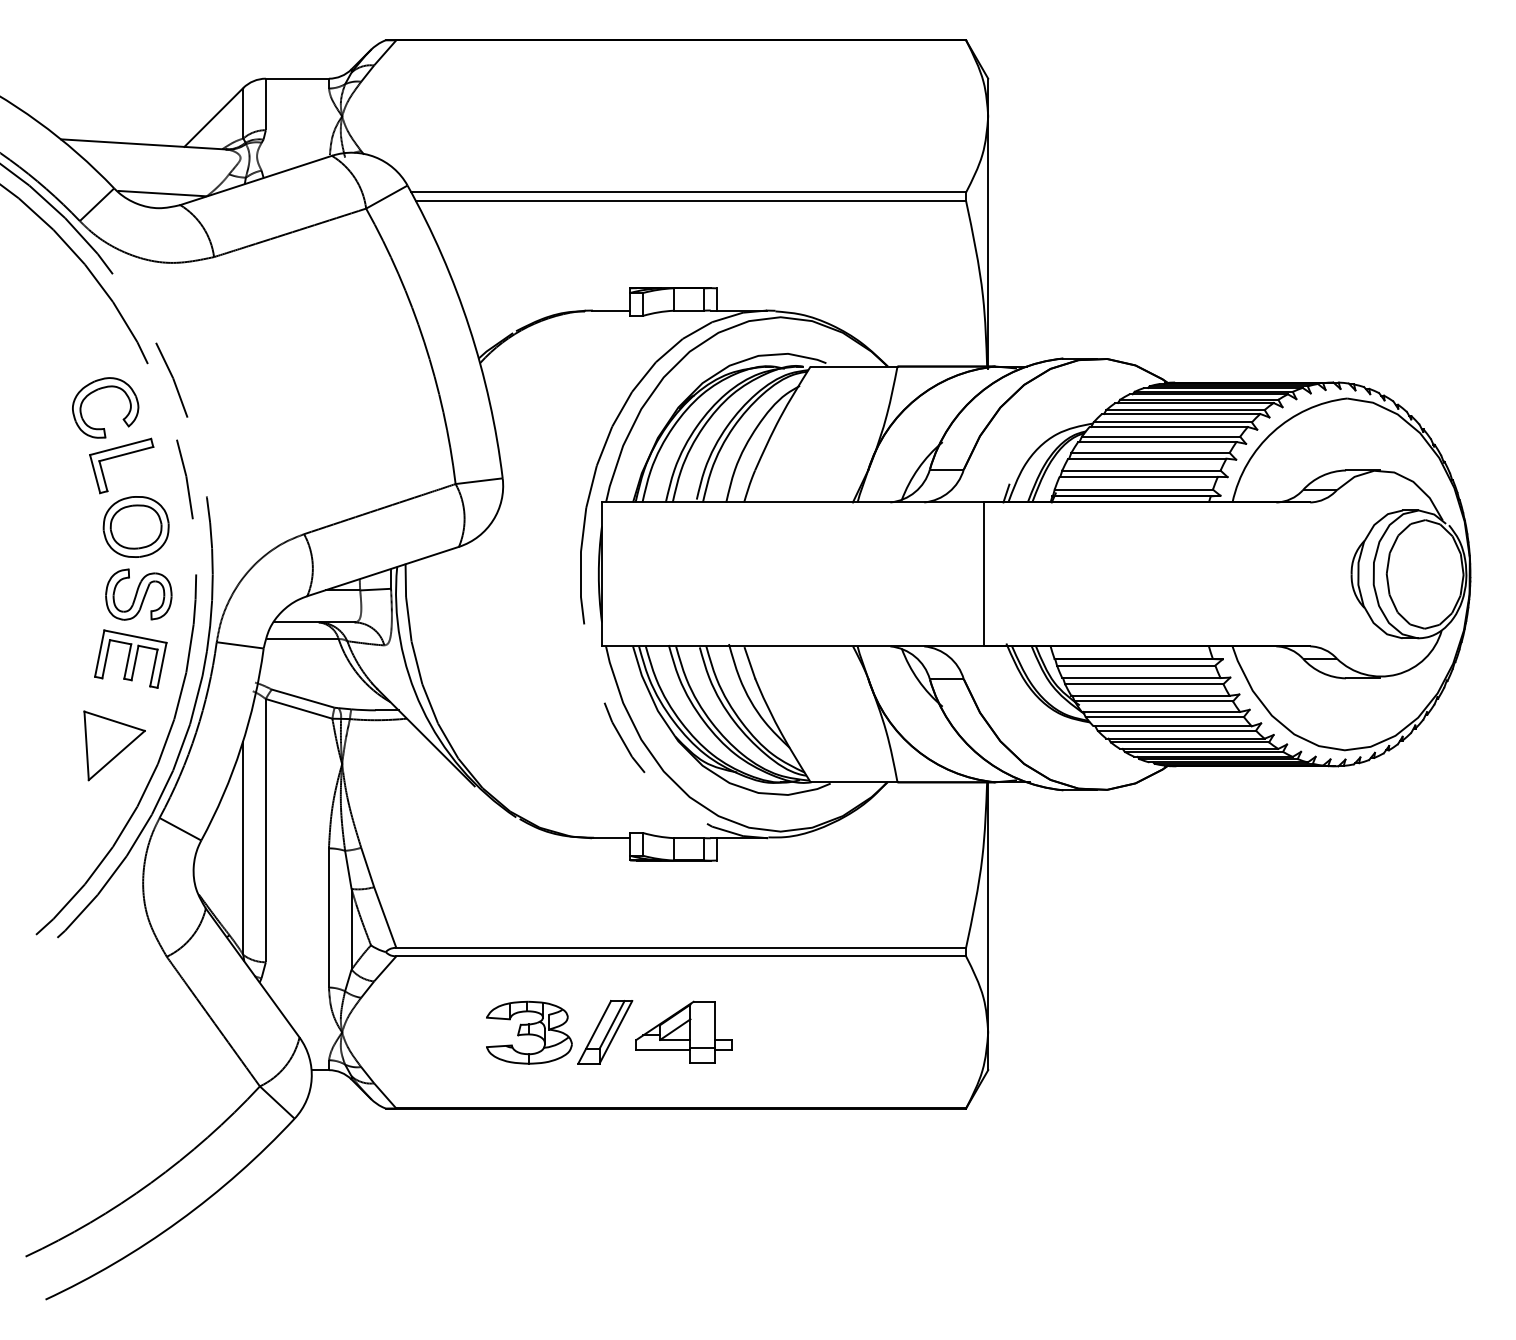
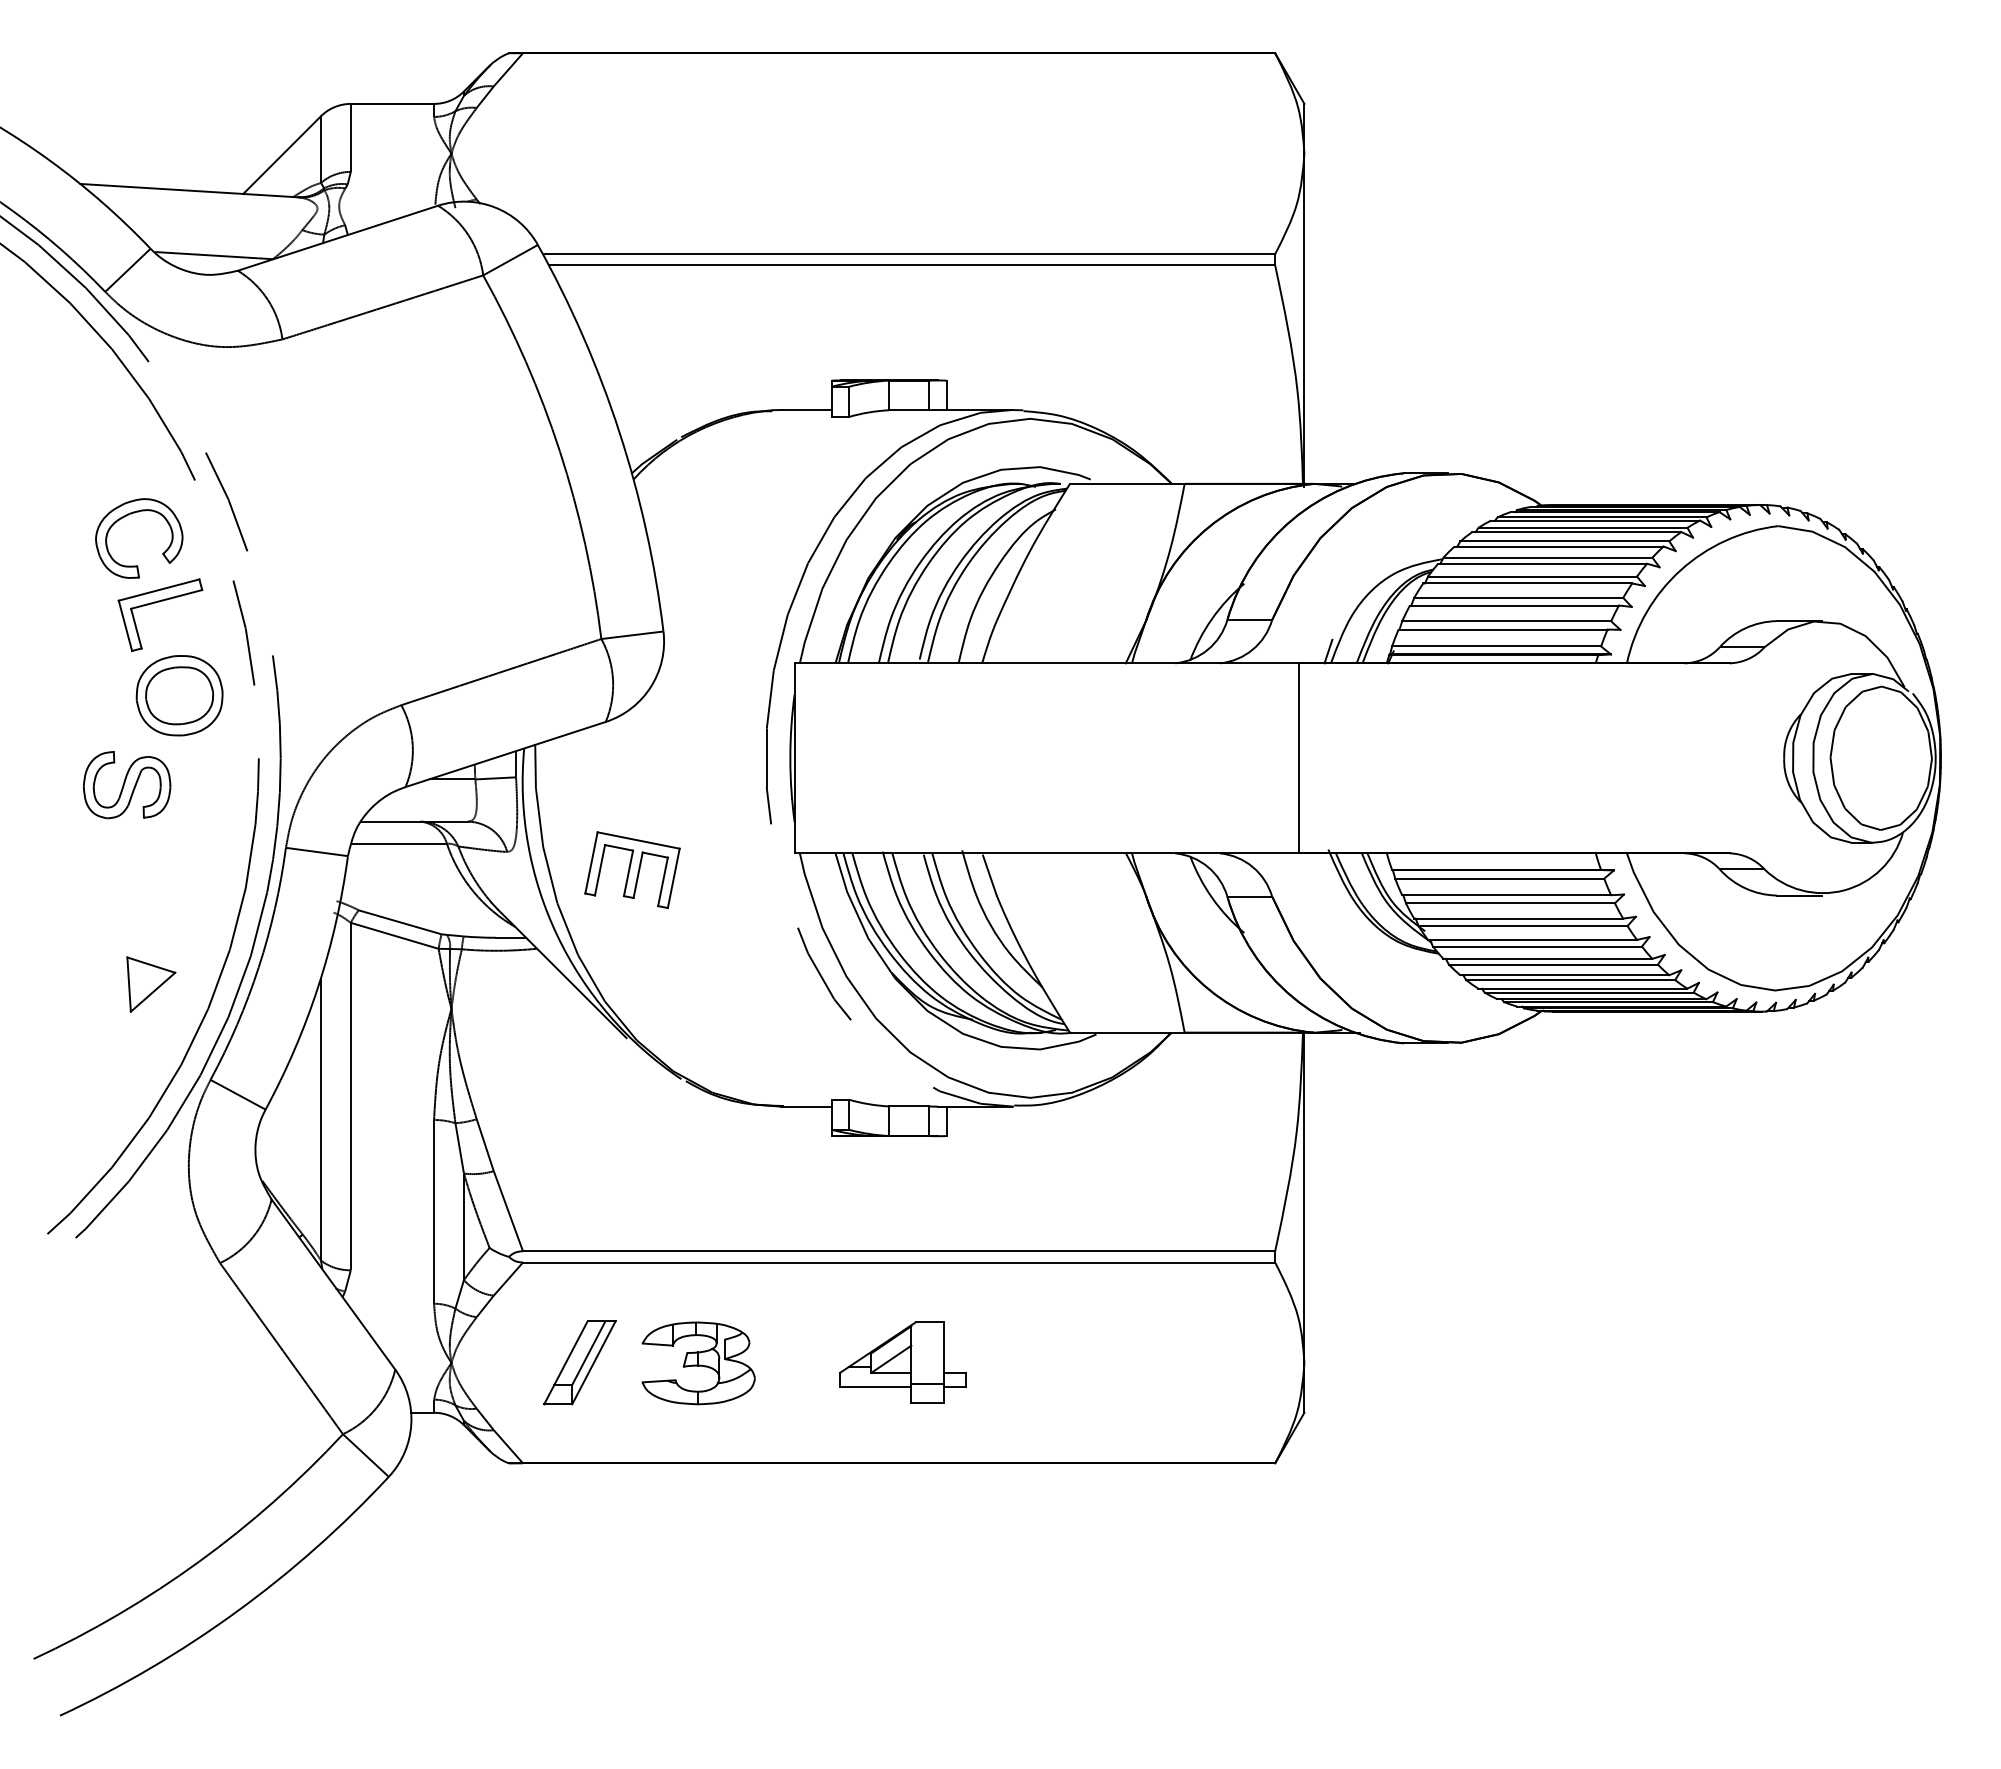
part: (139, 595) -> (127, 785), moved
part: (130, 659) -> (632, 870), moved
part: (114, 745) -> (151, 984), size x0.6
part: (604, 1032) -> (579, 1362), moved

